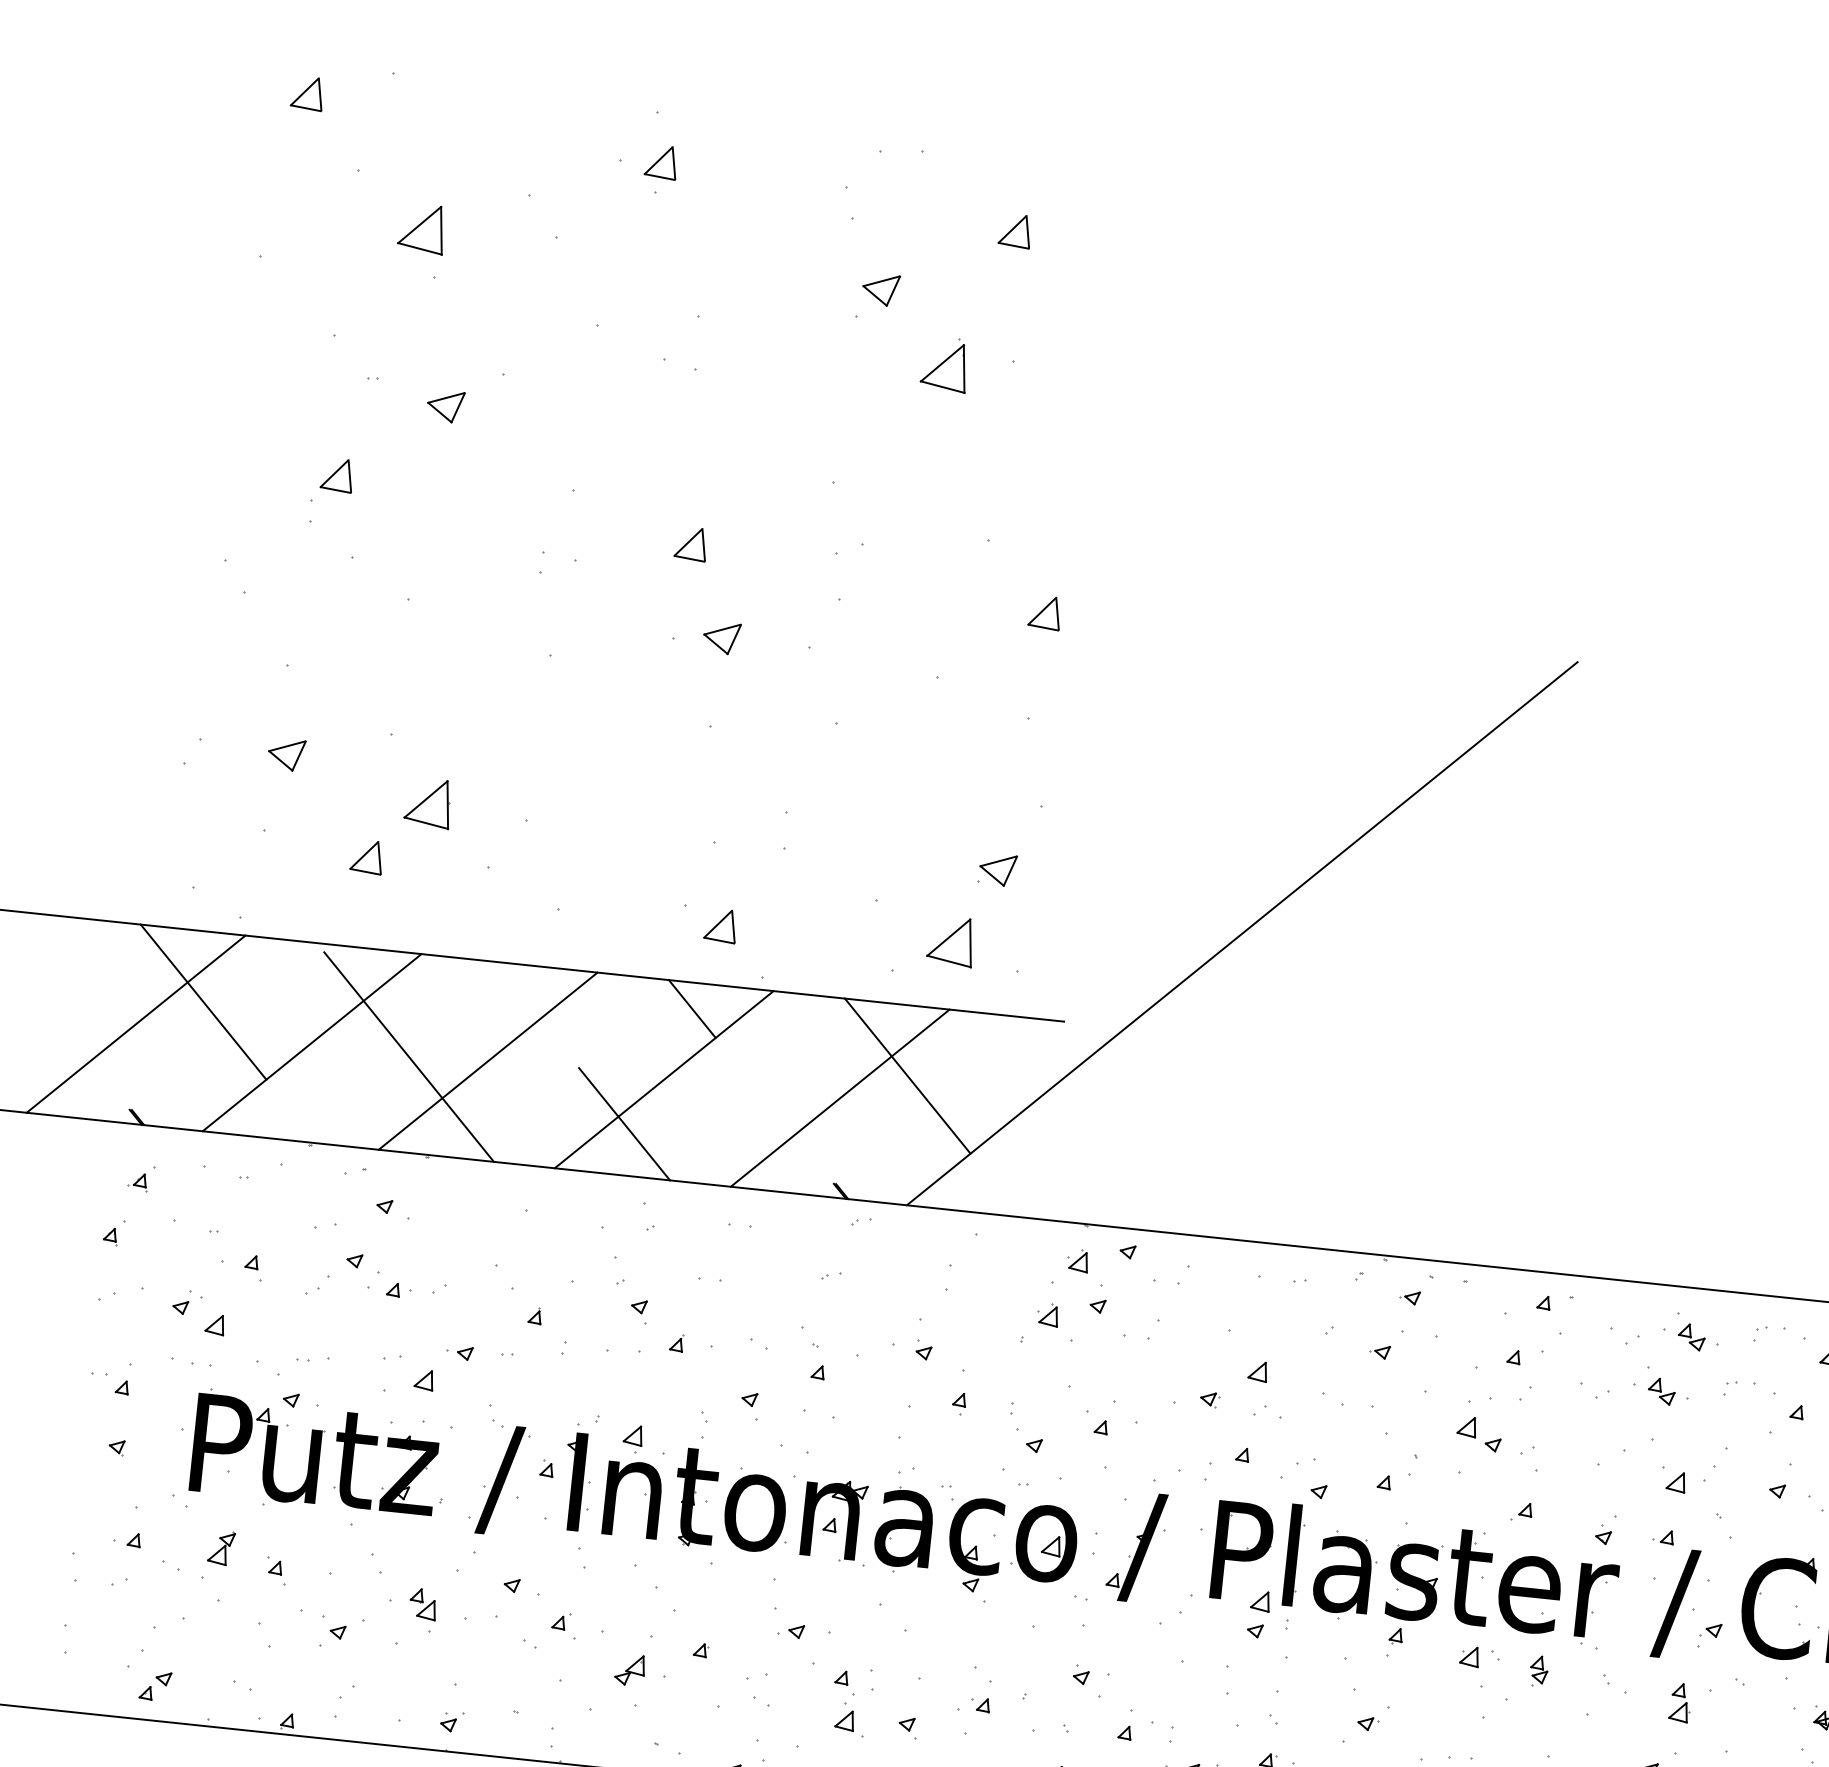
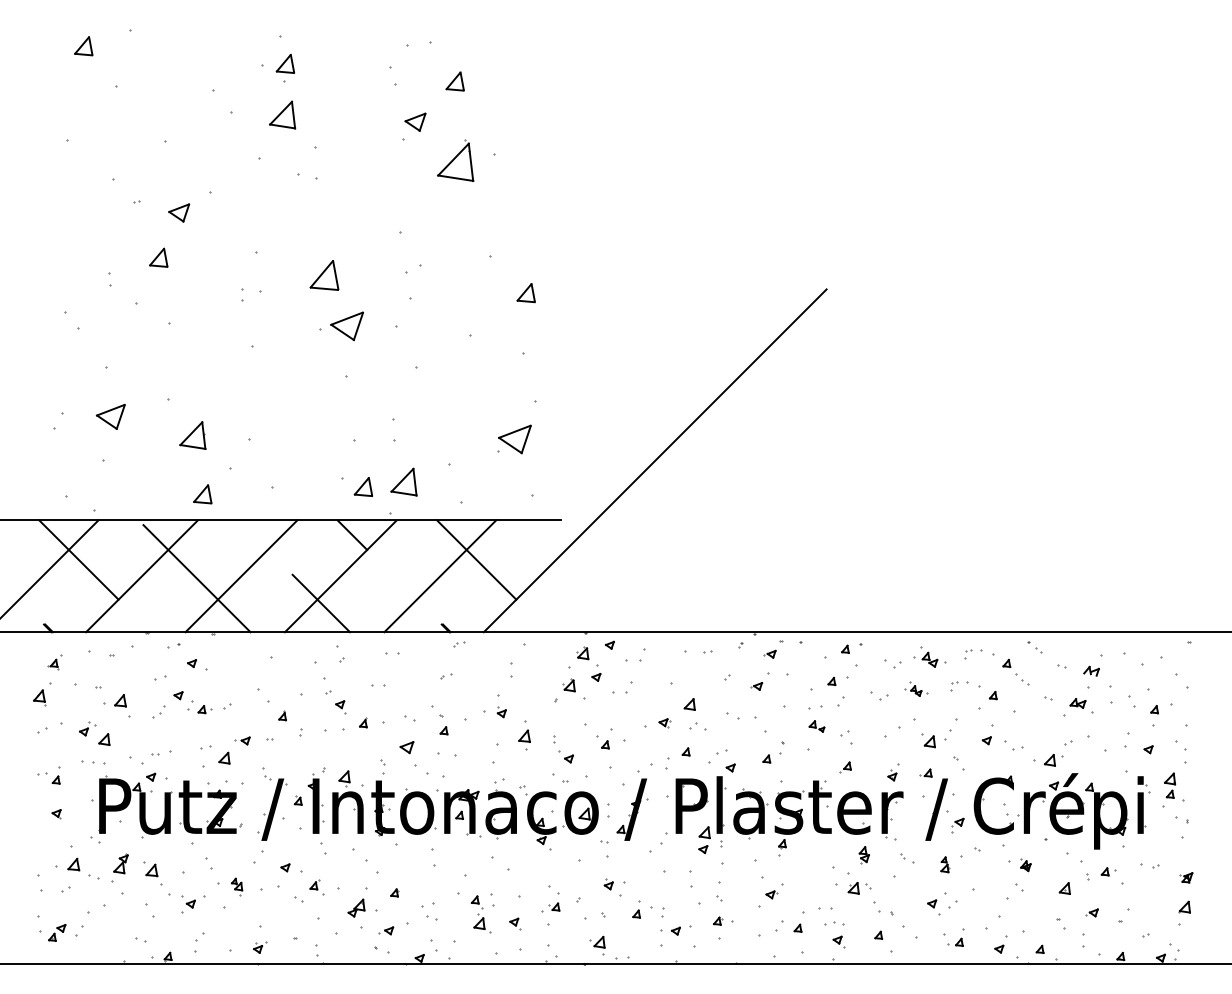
part: (421, 227) -> (282, 114), moved
part: (1014, 230) -> (454, 81), moved
part: (944, 363) -> (455, 159), size x1.4
part: (336, 474) -> (158, 257), moved
part: (691, 544) -> (324, 275), size x1.6
part: (720, 636) -> (346, 325), size x1.6
part: (286, 753) -> (110, 416), size x1.4
part: (366, 857) -> (202, 494), moved
part: (997, 869) -> (514, 439), size x1.6
part: (950, 940) -> (403, 481), moved
part: (114, 1233) -> (42, 694), size x1.6
part: (253, 1267) -> (122, 705), size x1.6
part: (1660, 1385) -> (915, 688), size x0.7
part: (958, 1404) -> (524, 740), size x1.6
part: (749, 1405) -> (407, 753), size x1.6
part: (1478, 1434) -> (816, 726), size x0.6
part: (128, 1539) -> (68, 864), size x1.6
part: (277, 1570) -> (153, 873), size x1.6
part: (421, 1609) -> (236, 886), size x0.7
part: (791, 1630) -> (386, 930), moved
part: (1479, 1657) -> (859, 888), moved
part: (156, 1685) -> (57, 932), moved
part: (1679, 1702) -> (944, 864), size x0.7

